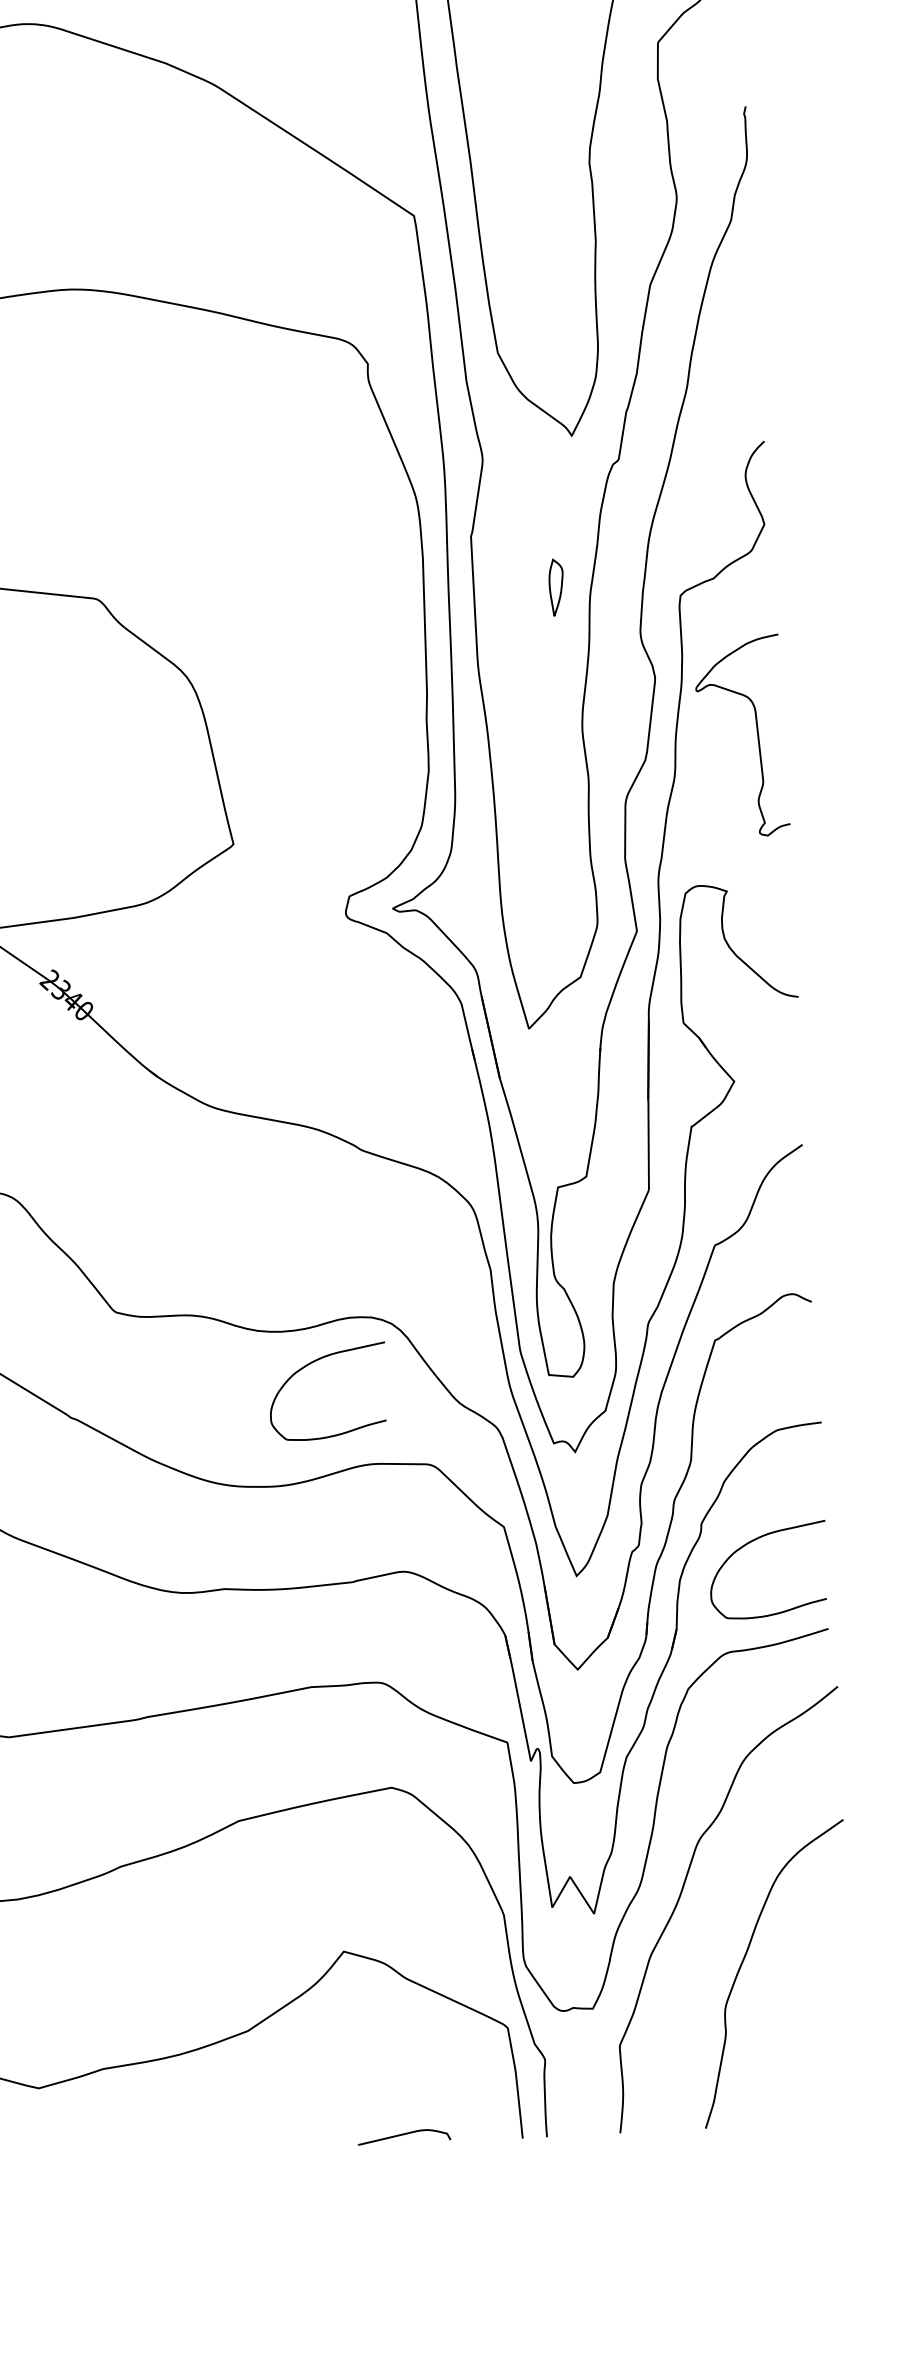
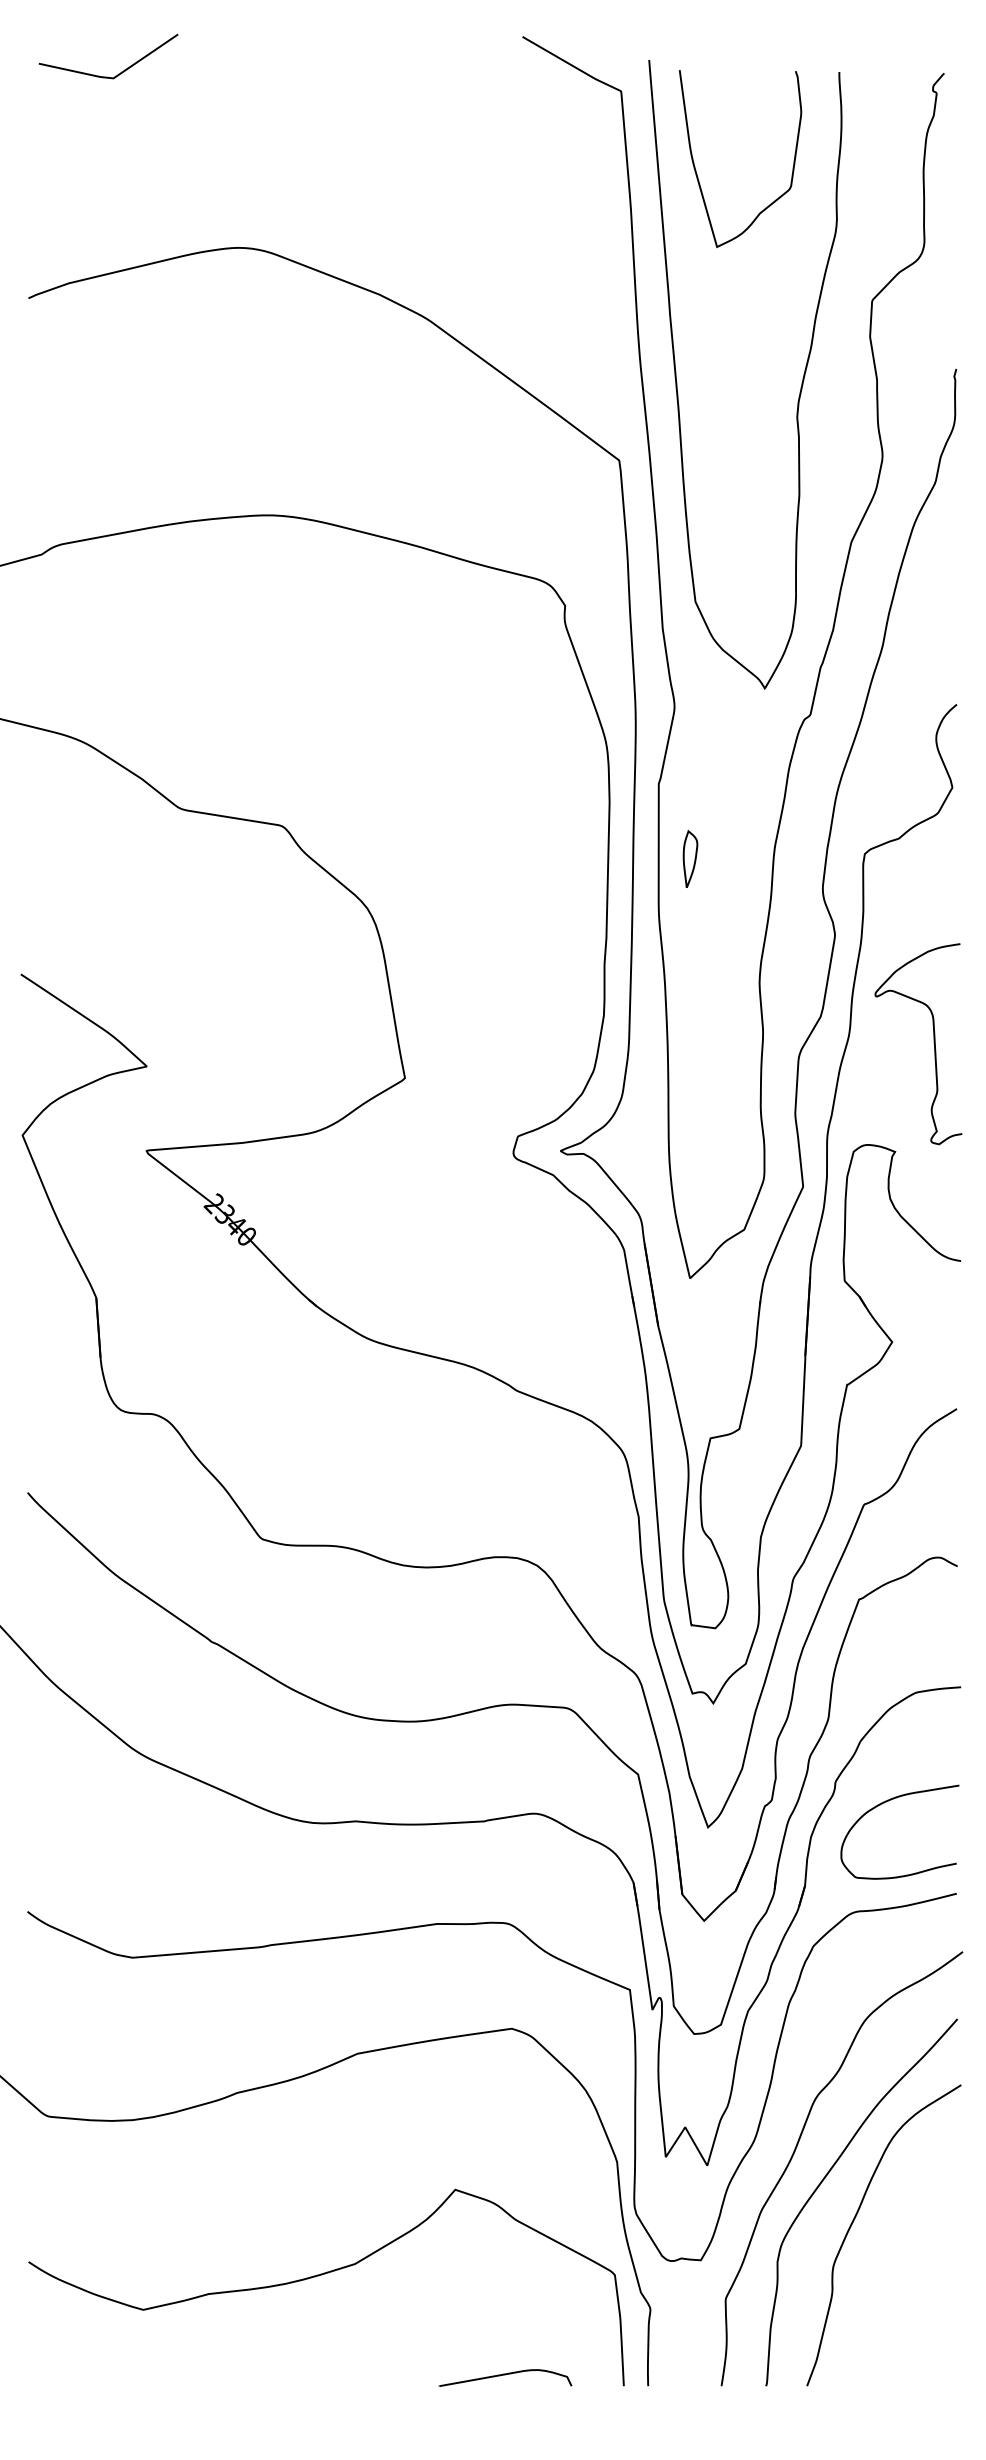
part: (556, 586) -> (690, 858), moved
curve: (756, 735) -> (933, 1043), moved
curve: (311, 1364) -> (454, 1601), removed
curve: (713, 1919) -> (826, 2177), added
part: (404, 2136) -> (505, 2377), size x1.43

